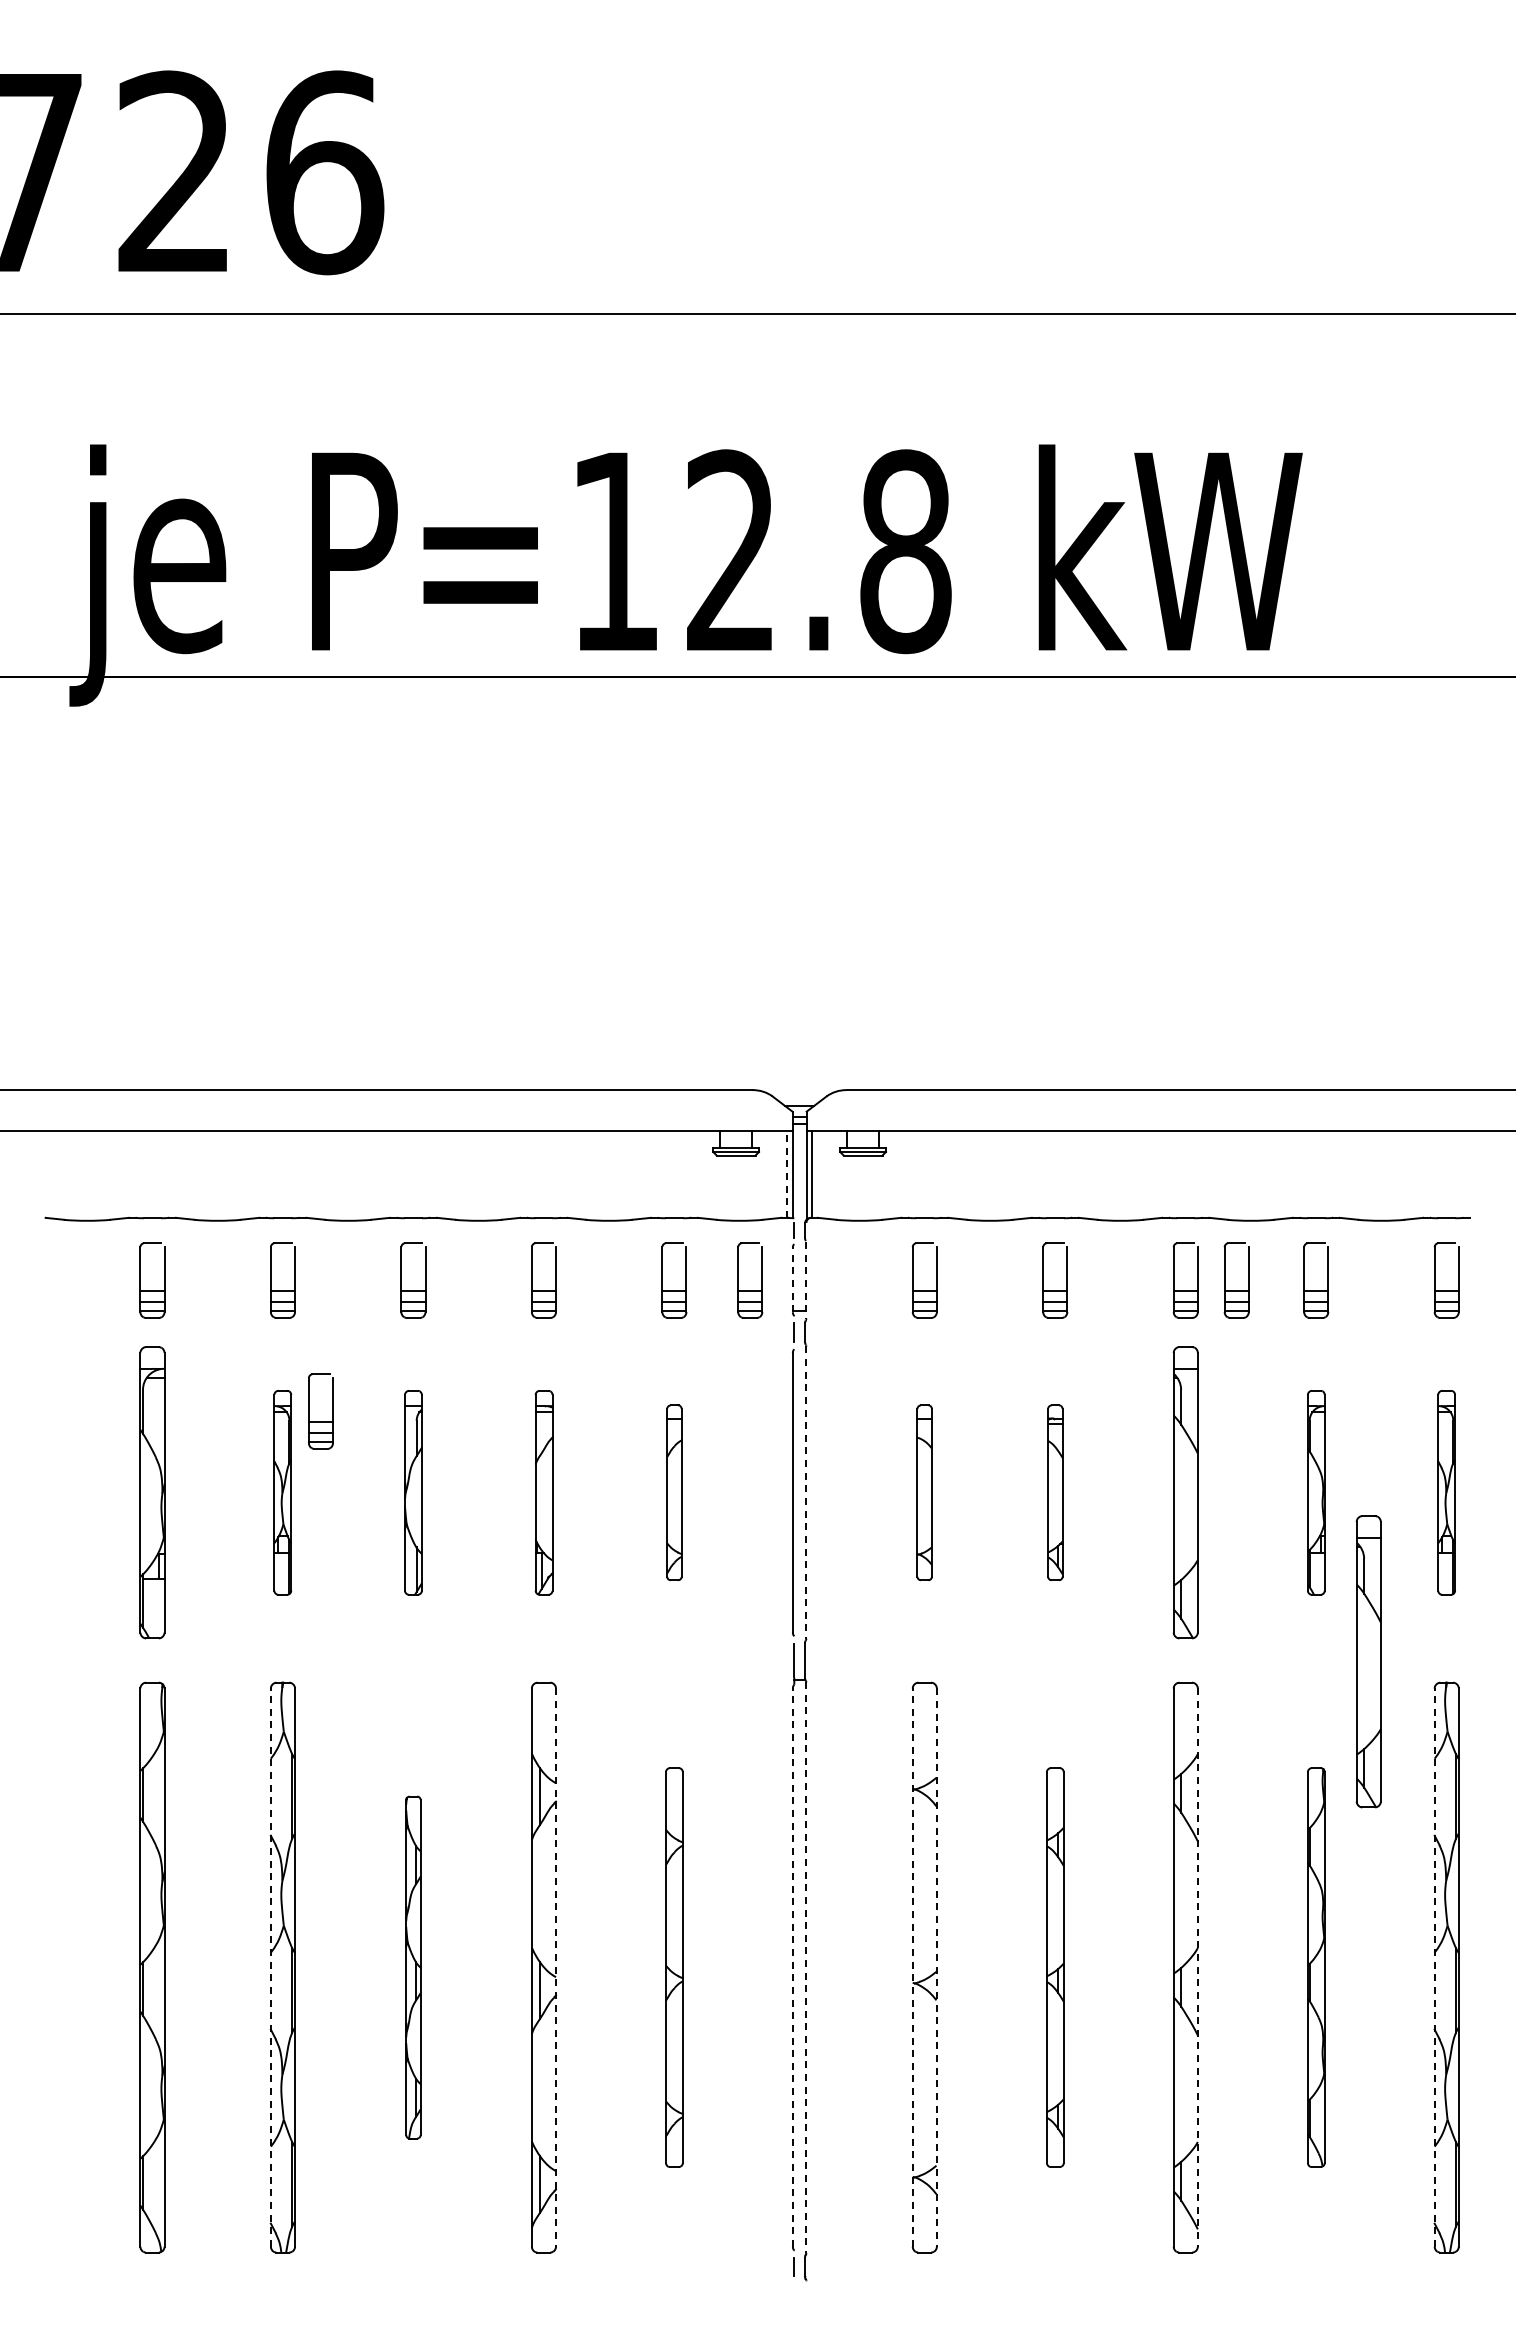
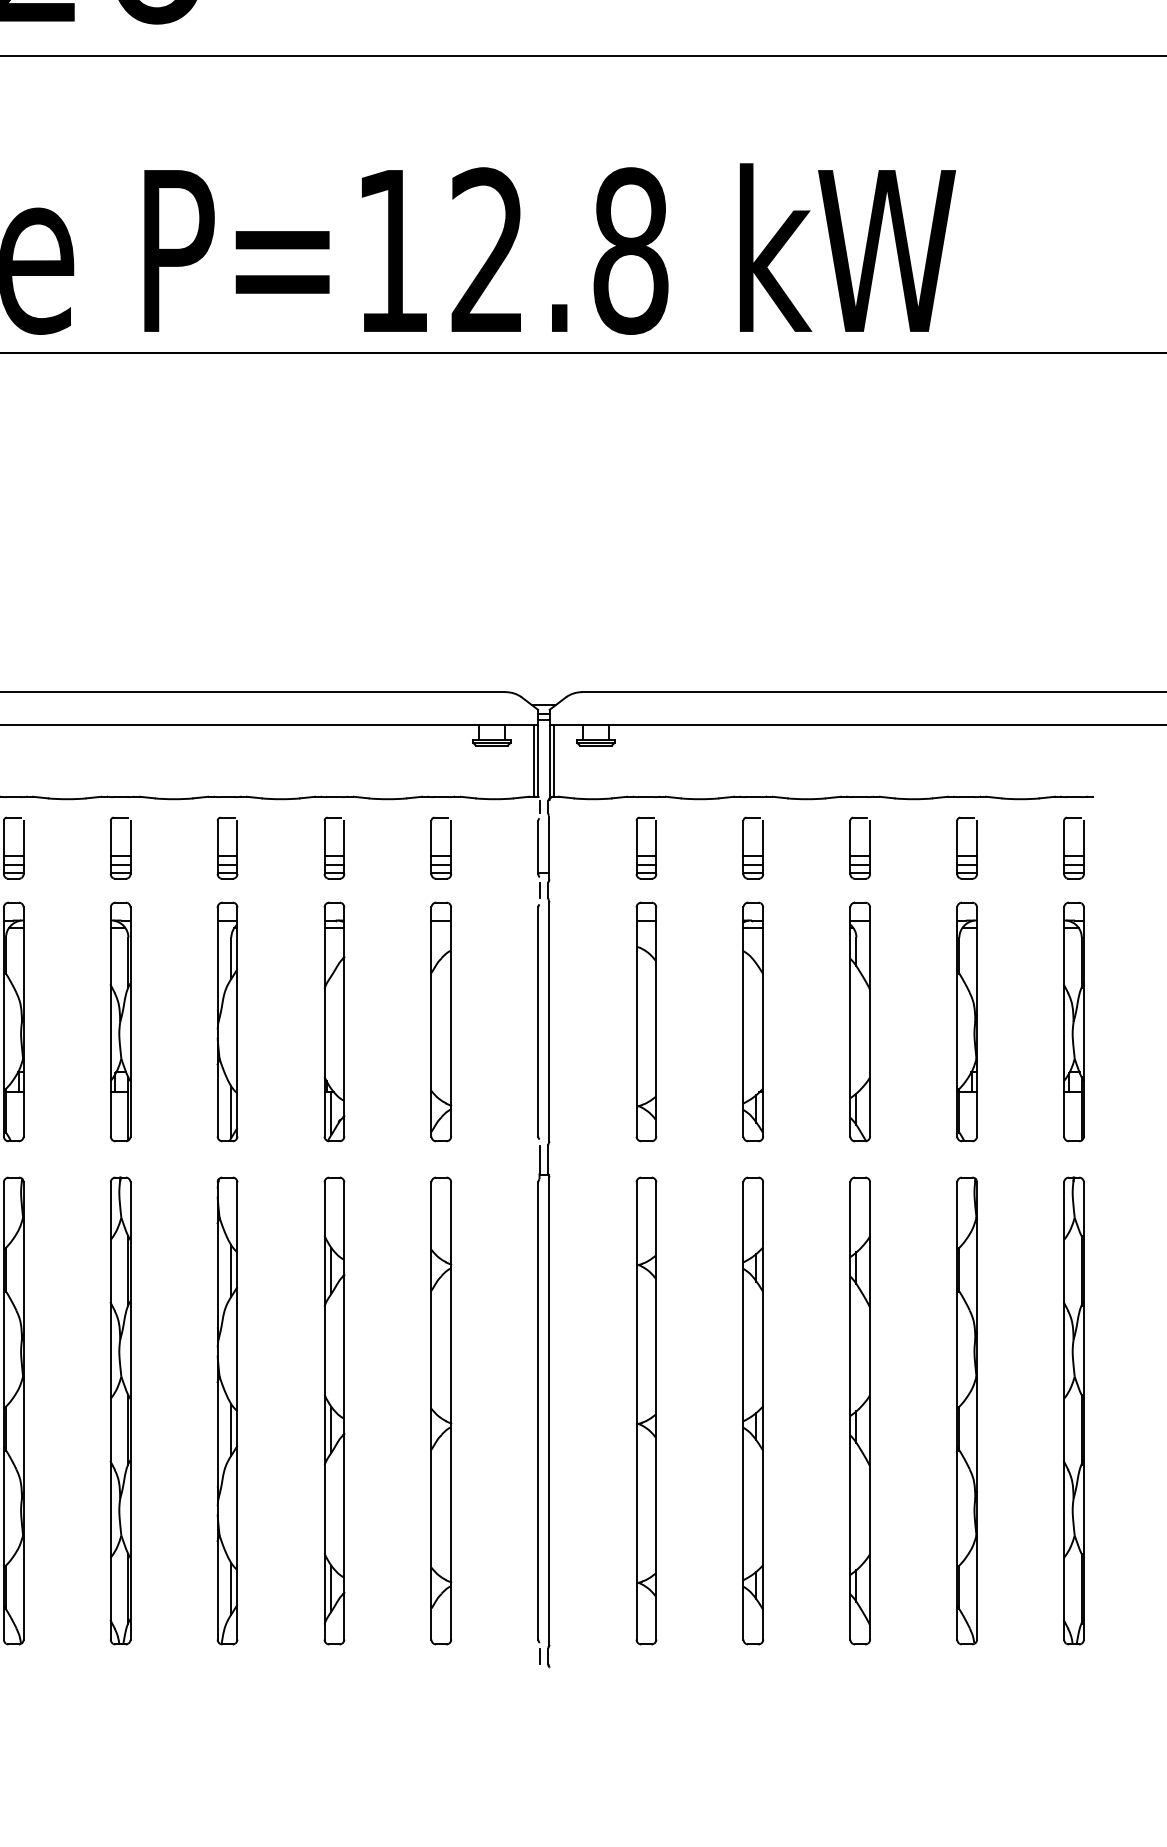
line: (787, 1174) -> (533, 761), dashed -> solid
line: (792, 1279) -> (538, 847), dashed -> solid
line: (806, 1280) -> (549, 848), dashed -> solid
part: (750, 1290) -> (503, 856), removed
part: (1236, 1290) -> (901, 856), removed
part: (320, 1421) -> (151, 963), removed
part: (282, 1492) -> (120, 1021), size x1.43
part: (413, 1492) -> (227, 1021), size x1.43
part: (544, 1492) -> (334, 1021), size x1.43
part: (674, 1492) -> (441, 1021), size x1.67
part: (924, 1492) -> (646, 1021), size x1.67
part: (1055, 1492) -> (753, 1021), size x1.67
part: (1316, 1492) -> (967, 1021), size x1.43
part: (1446, 1492) -> (1073, 1021), size x1.43
line: (806, 1493) -> (549, 1022), dashed -> solid
part: (1368, 1661) -> (1009, 1160), removed
line: (270, 1967) -> (110, 1410), dashed -> solid
part: (413, 1967) -> (227, 1410), size x1.67
part: (674, 1967) -> (441, 1410), size x1.43
line: (792, 1967) -> (538, 1410), dashed -> solid
line: (806, 1967) -> (549, 1410), dashed -> solid
line: (912, 1967) -> (636, 1410), dashed -> solid
part: (1055, 1967) -> (753, 1410), size x1.43
part: (1316, 1967) -> (967, 1410), size x1.43
line: (1434, 1967) -> (1064, 1410), dashed -> solid
line: (556, 1968) -> (344, 1411), dashed -> solid
line: (936, 1968) -> (656, 1411), dashed -> solid
line: (1197, 1968) -> (869, 1411), dashed -> solid

